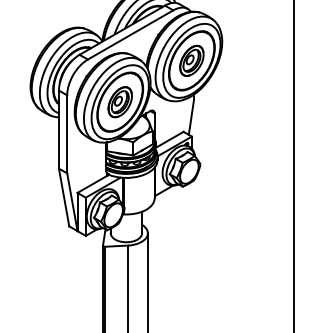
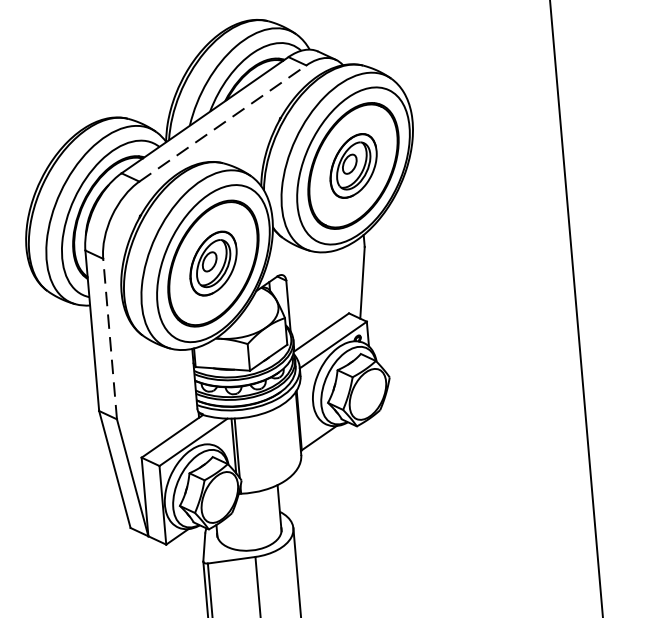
line: (131, 34) -> (224, 122), solid -> dashed
line: (67, 133) -> (110, 337), solid -> dashed

